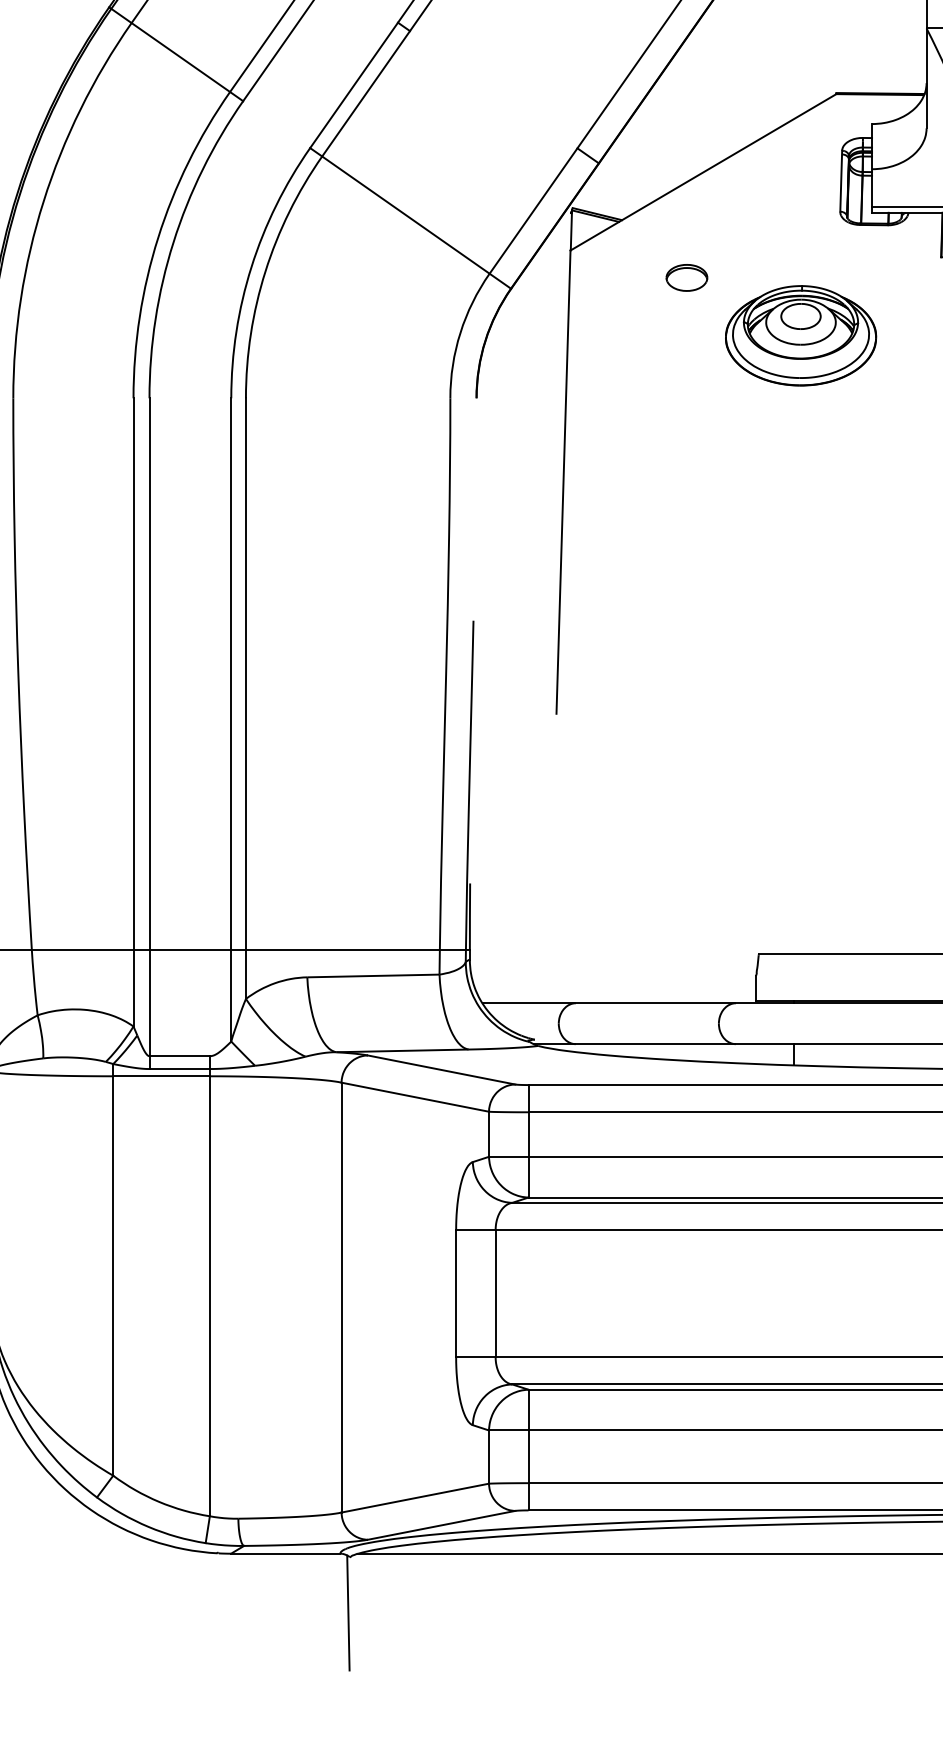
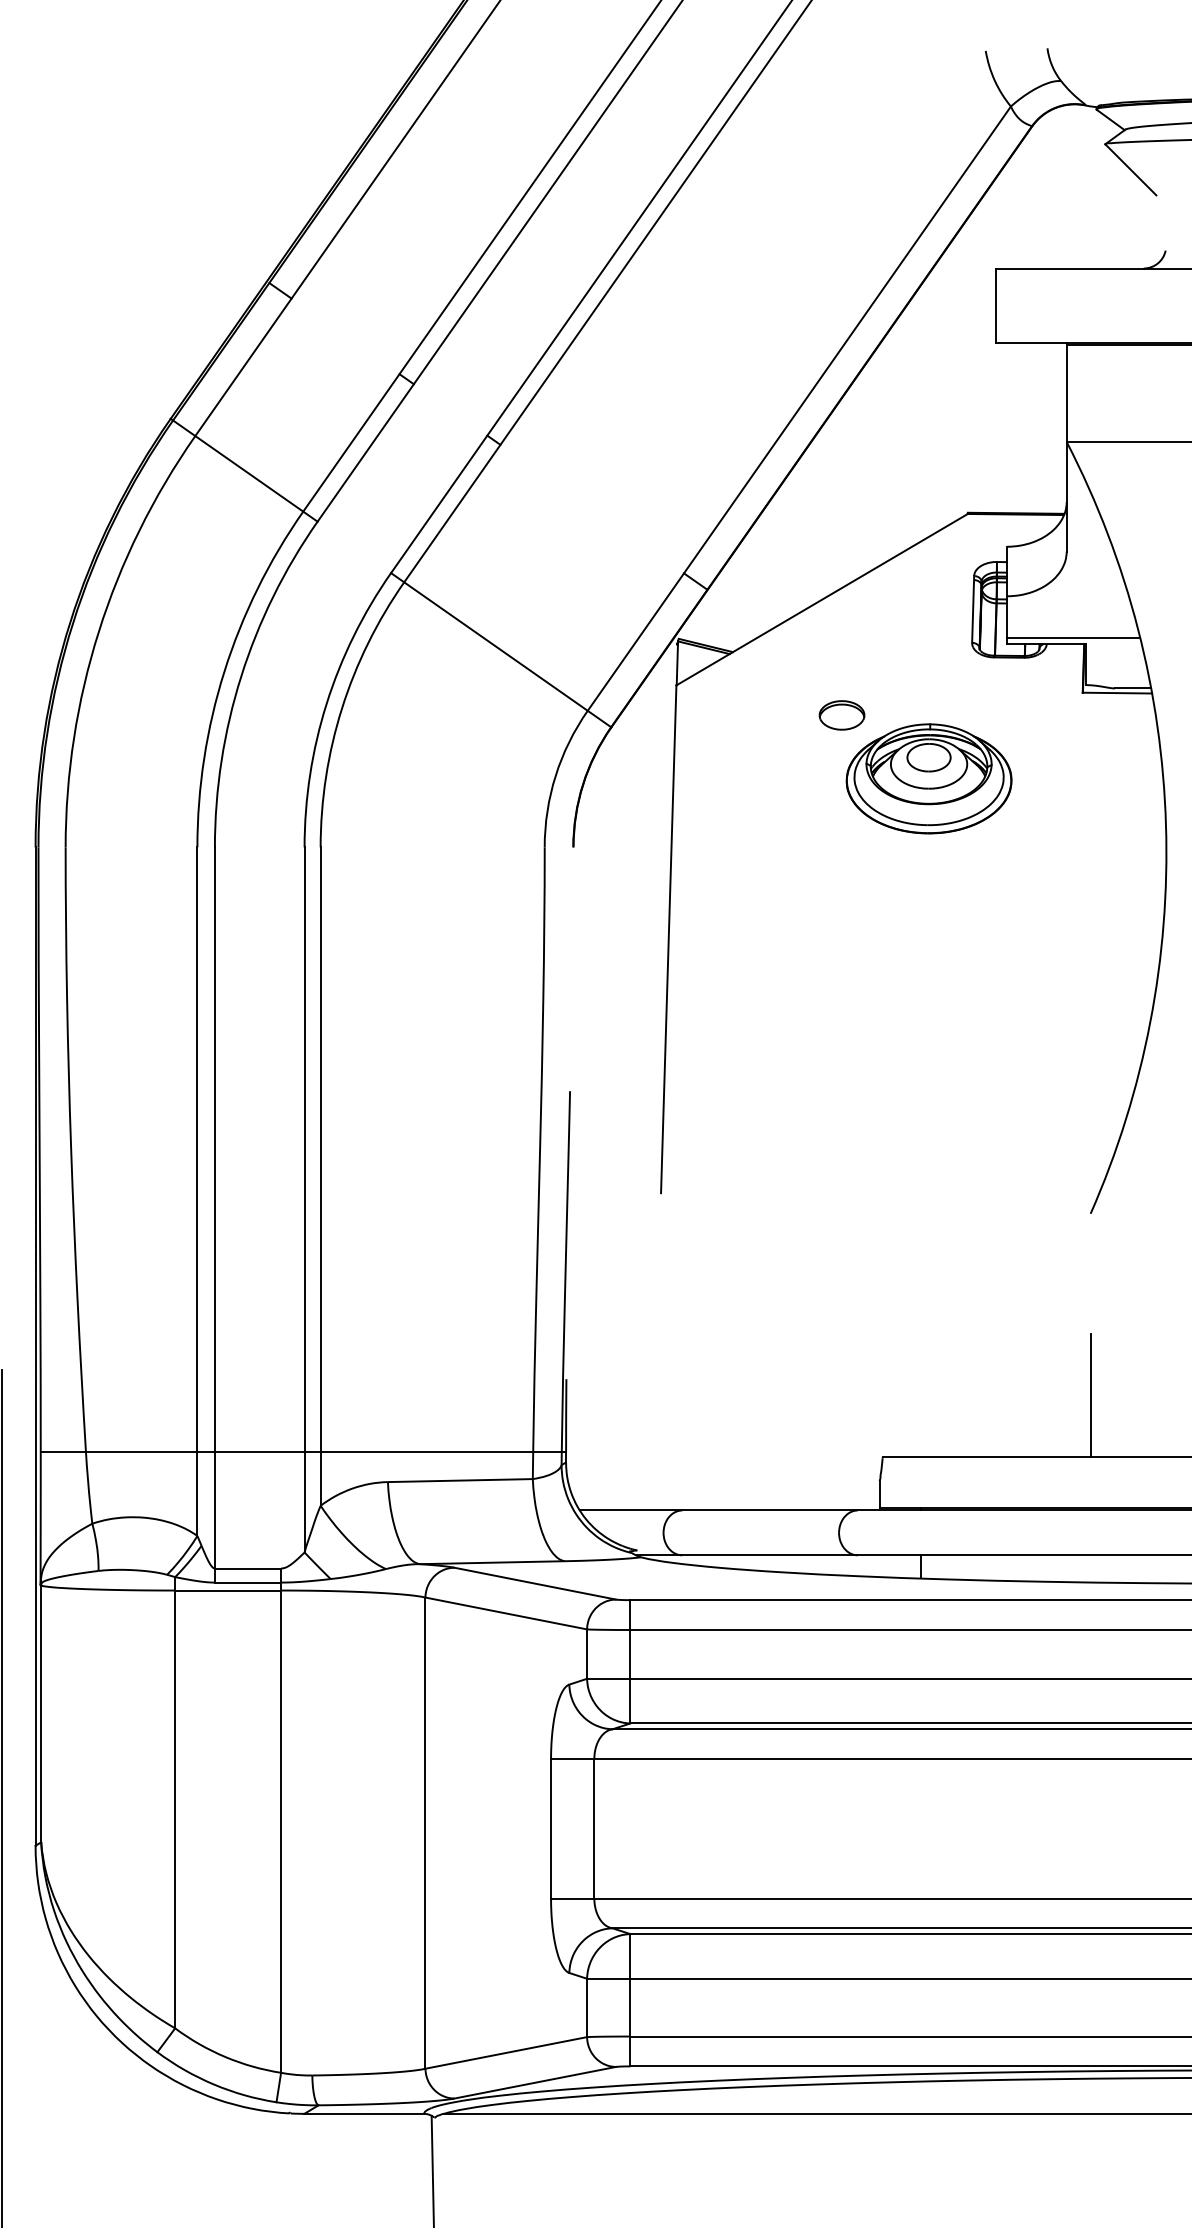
part: (686, 277) -> (841, 715), moved

